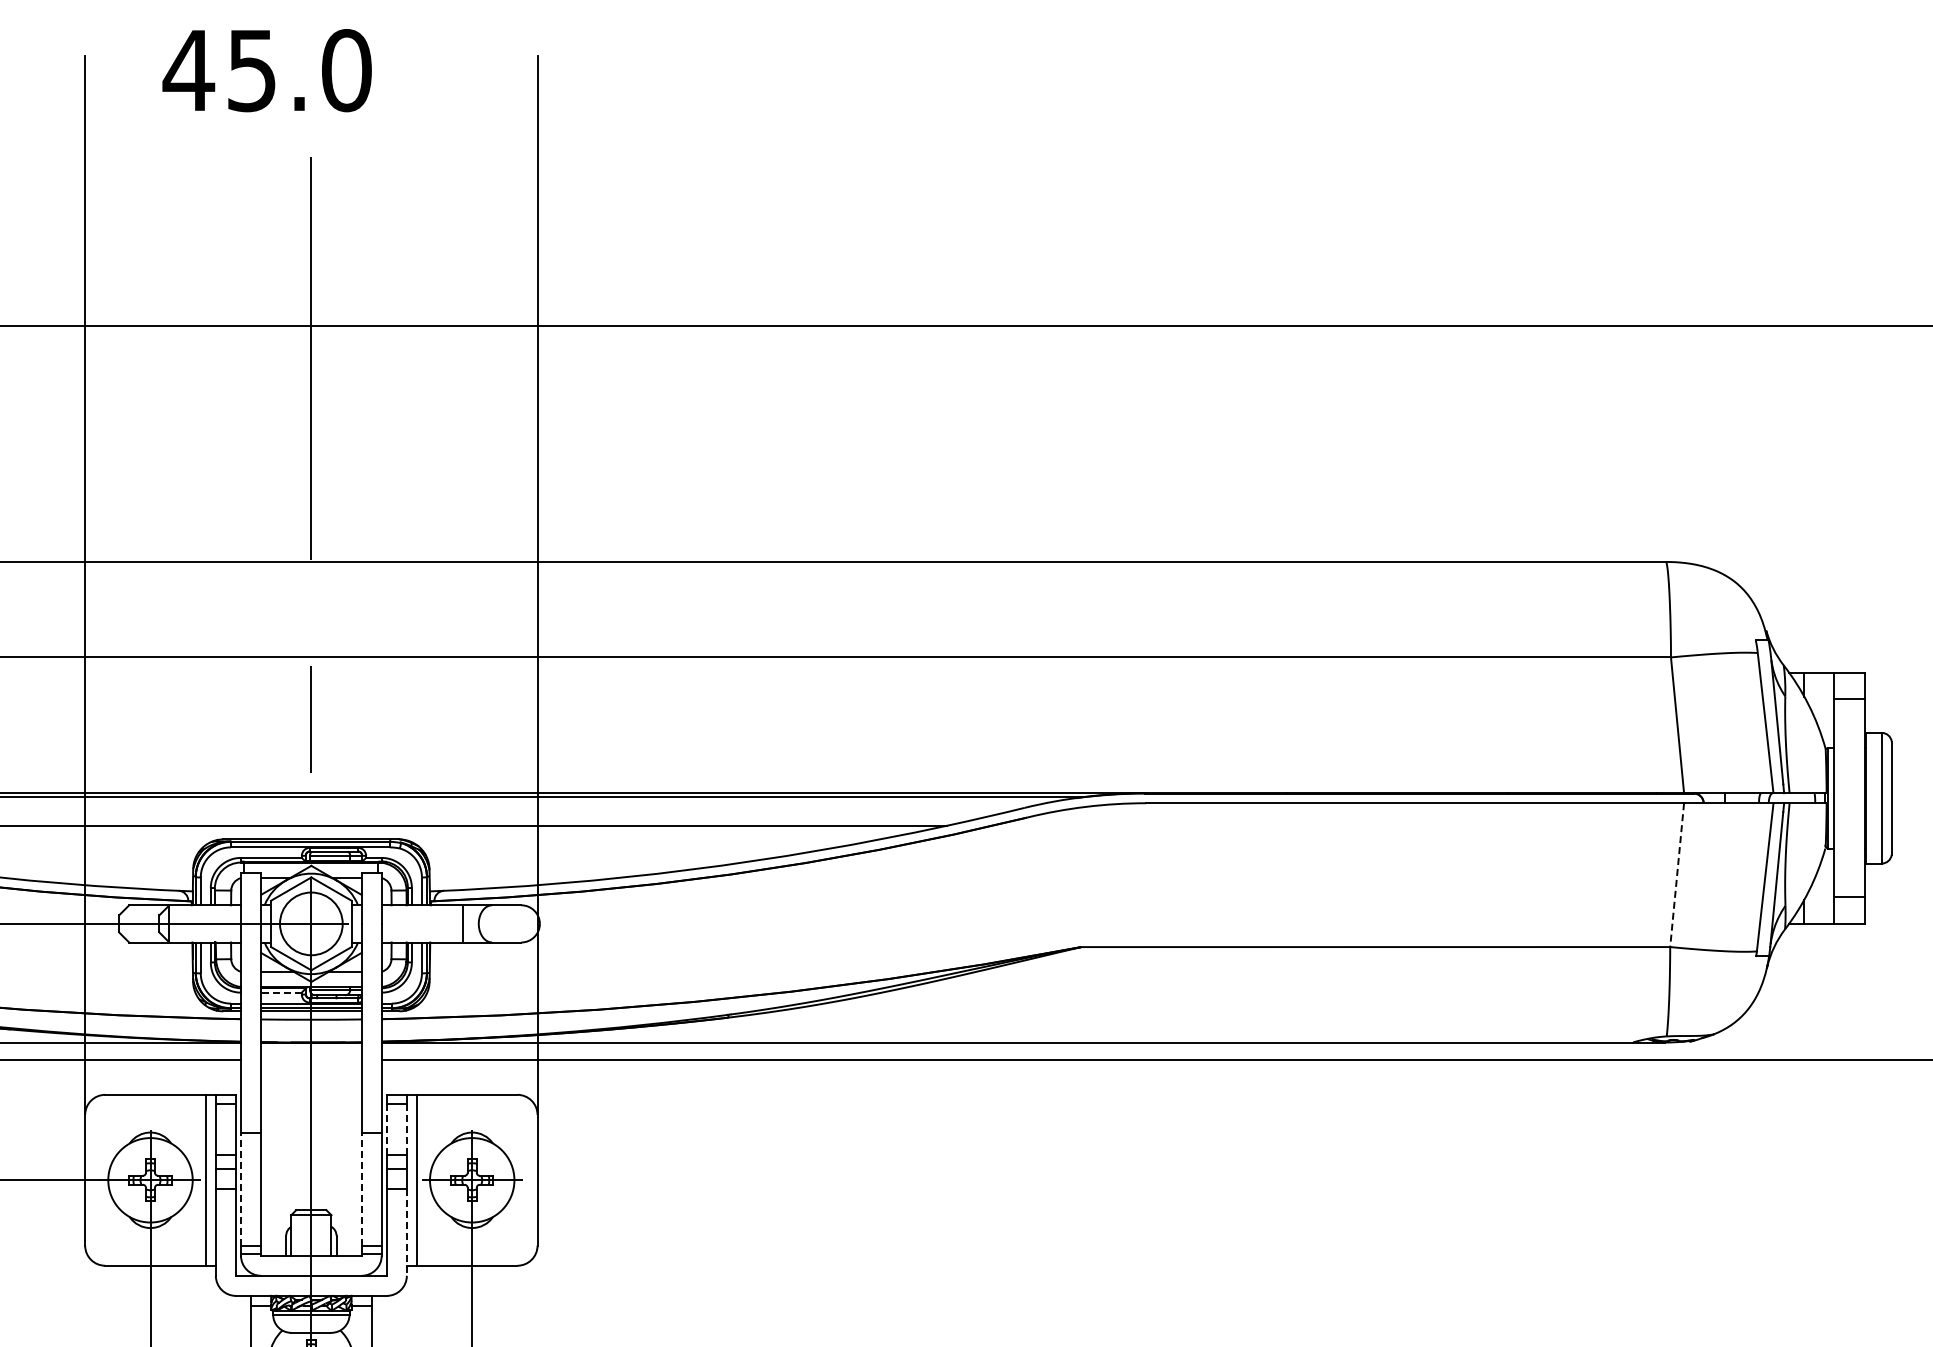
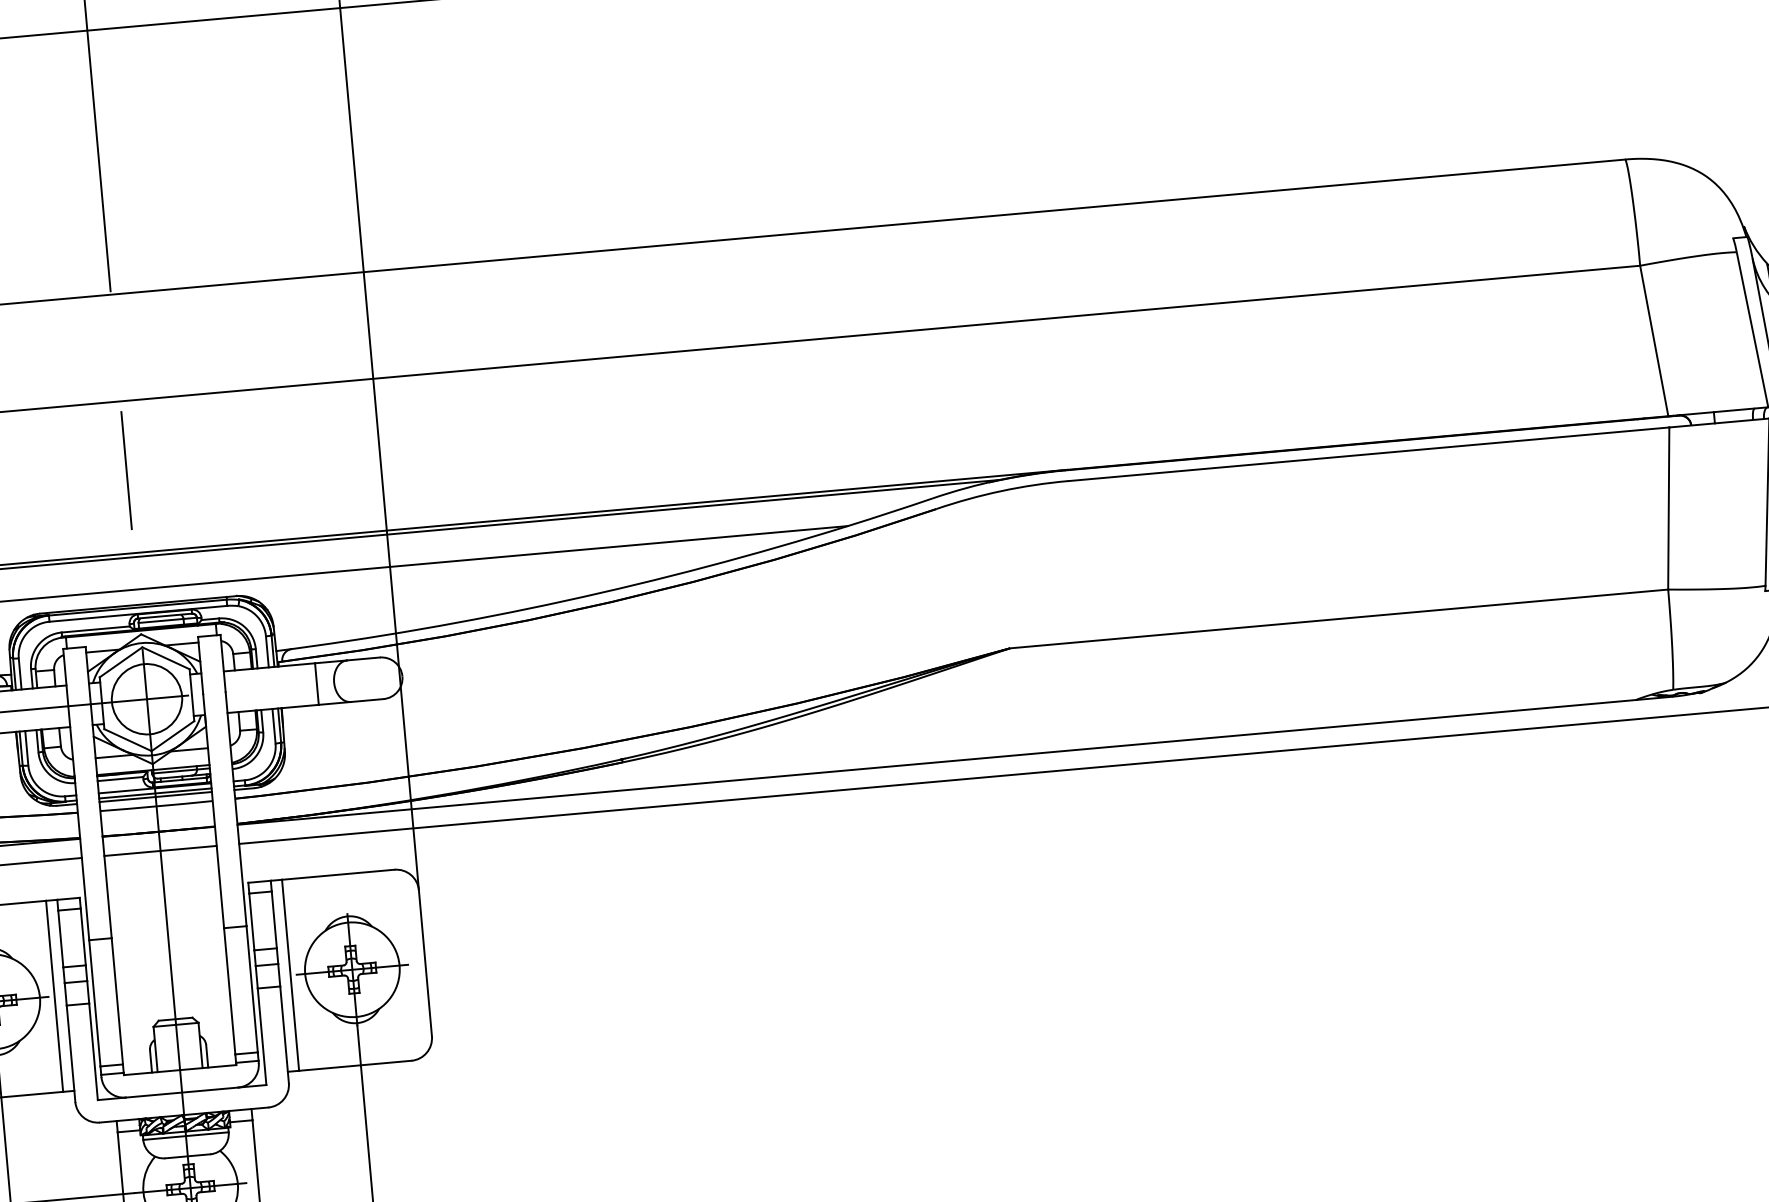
line: (1677, 875) -> (1669, 508), dashed -> solid
line: (280, 992) -> (119, 779), dashed -> solid
line: (311, 1059) -> (160, 850), added
line: (386, 1130) -> (251, 922), dashed -> solid
line: (406, 1130) -> (273, 920), dashed -> solid
line: (240, 1189) -> (94, 1003), dashed -> solid
line: (361, 1189) -> (229, 991), dashed -> solid
line: (406, 1233) -> (284, 1035), dashed -> solid

